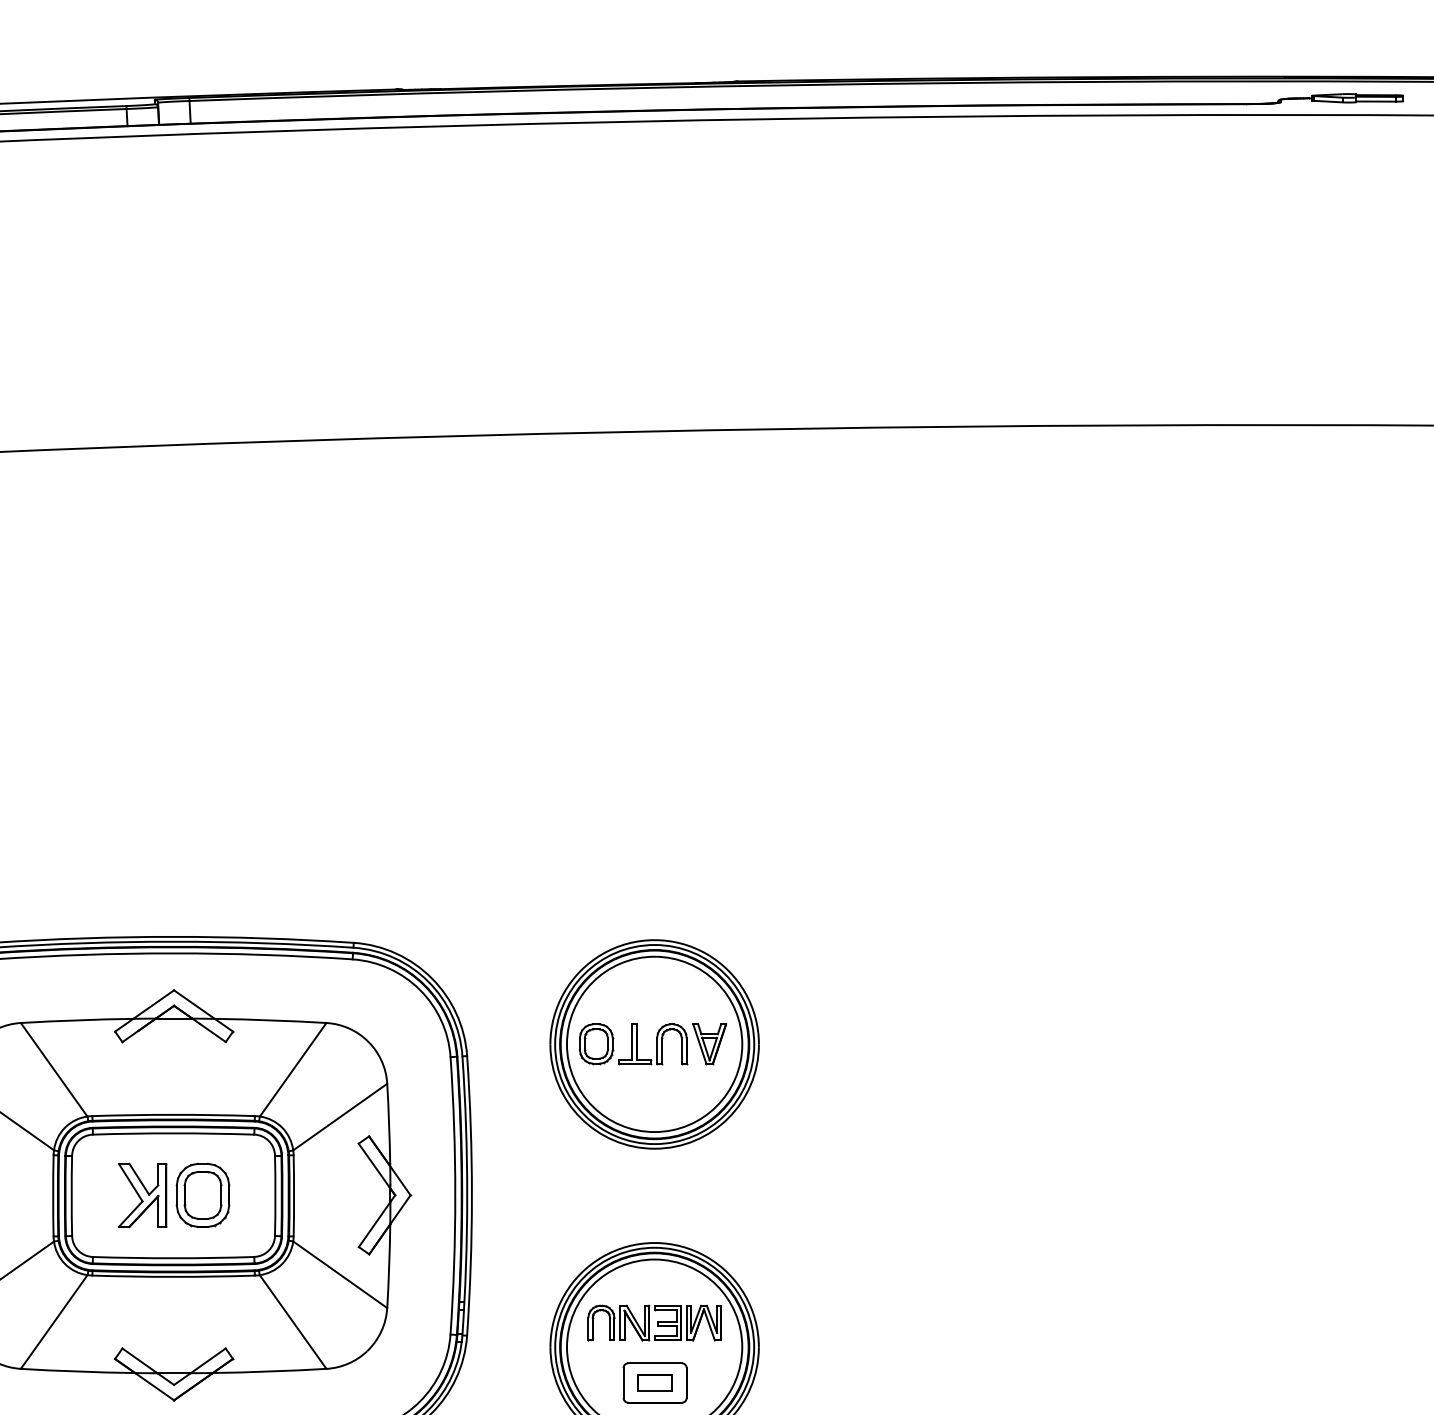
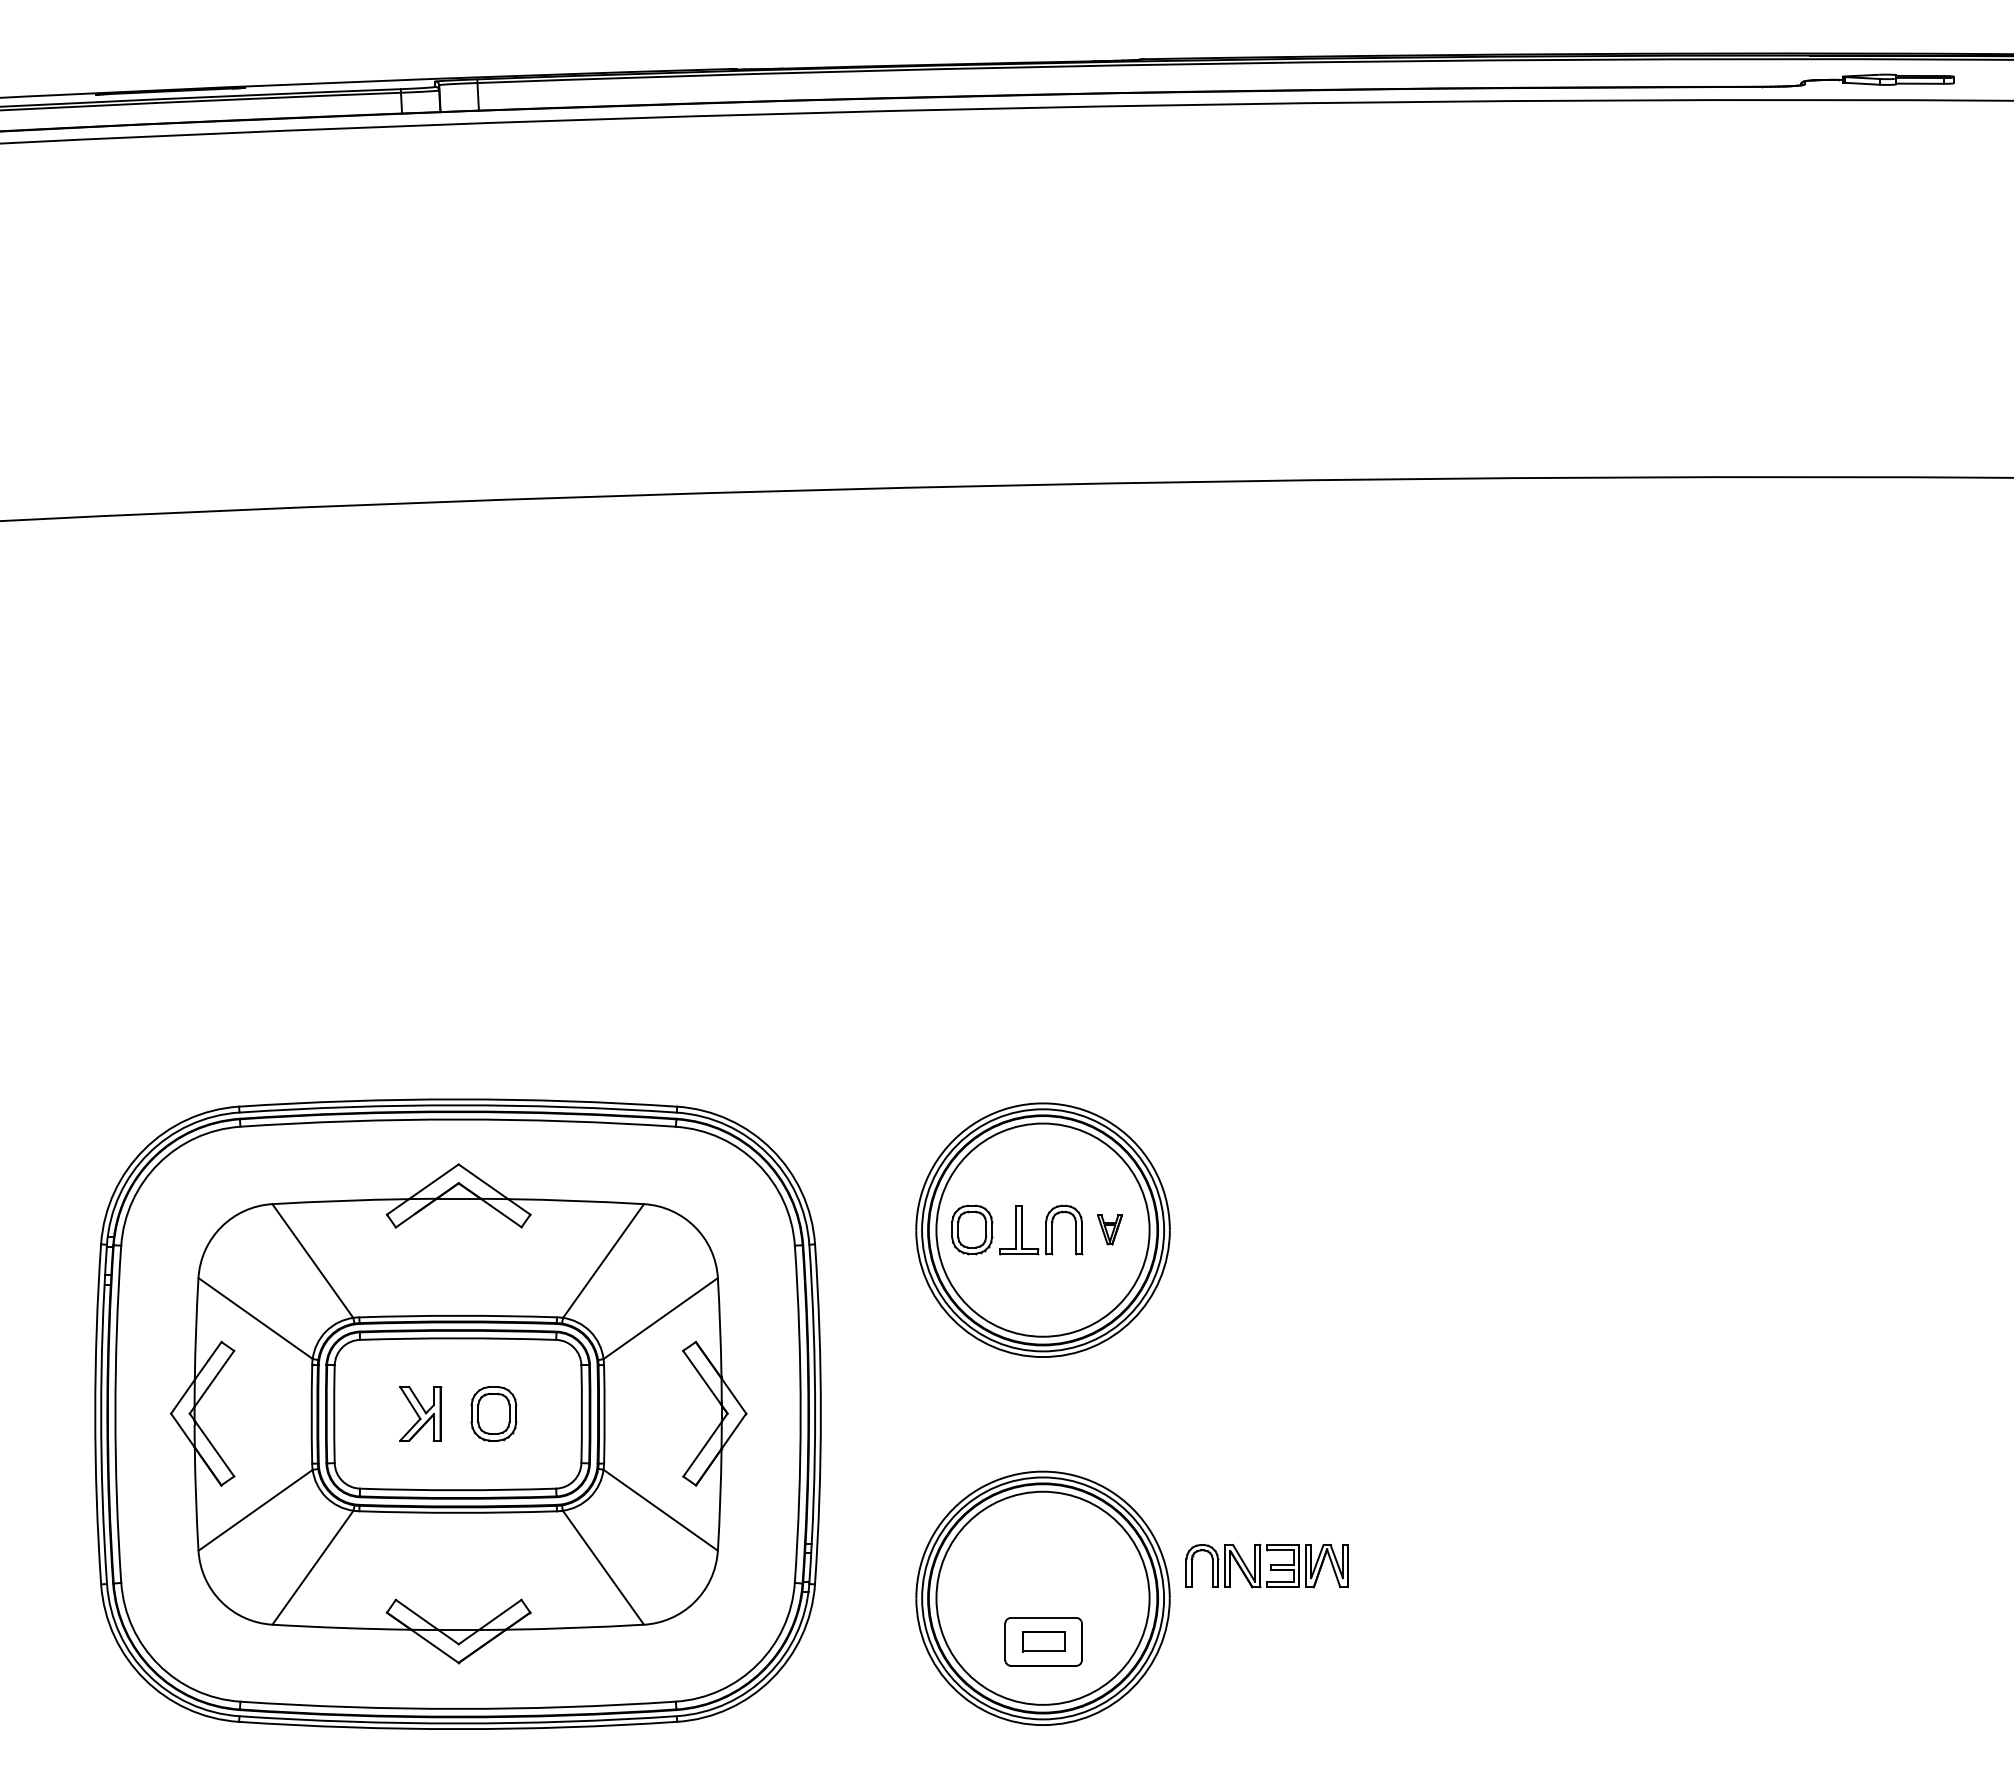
part: (709, 1043) -> (1109, 1229), size x0.6
part: (142, 1195) -> (420, 1413), size x0.7
part: (202, 1195) -> (493, 1413), size x0.7
part: (654, 1322) -> (1266, 1565), moved

